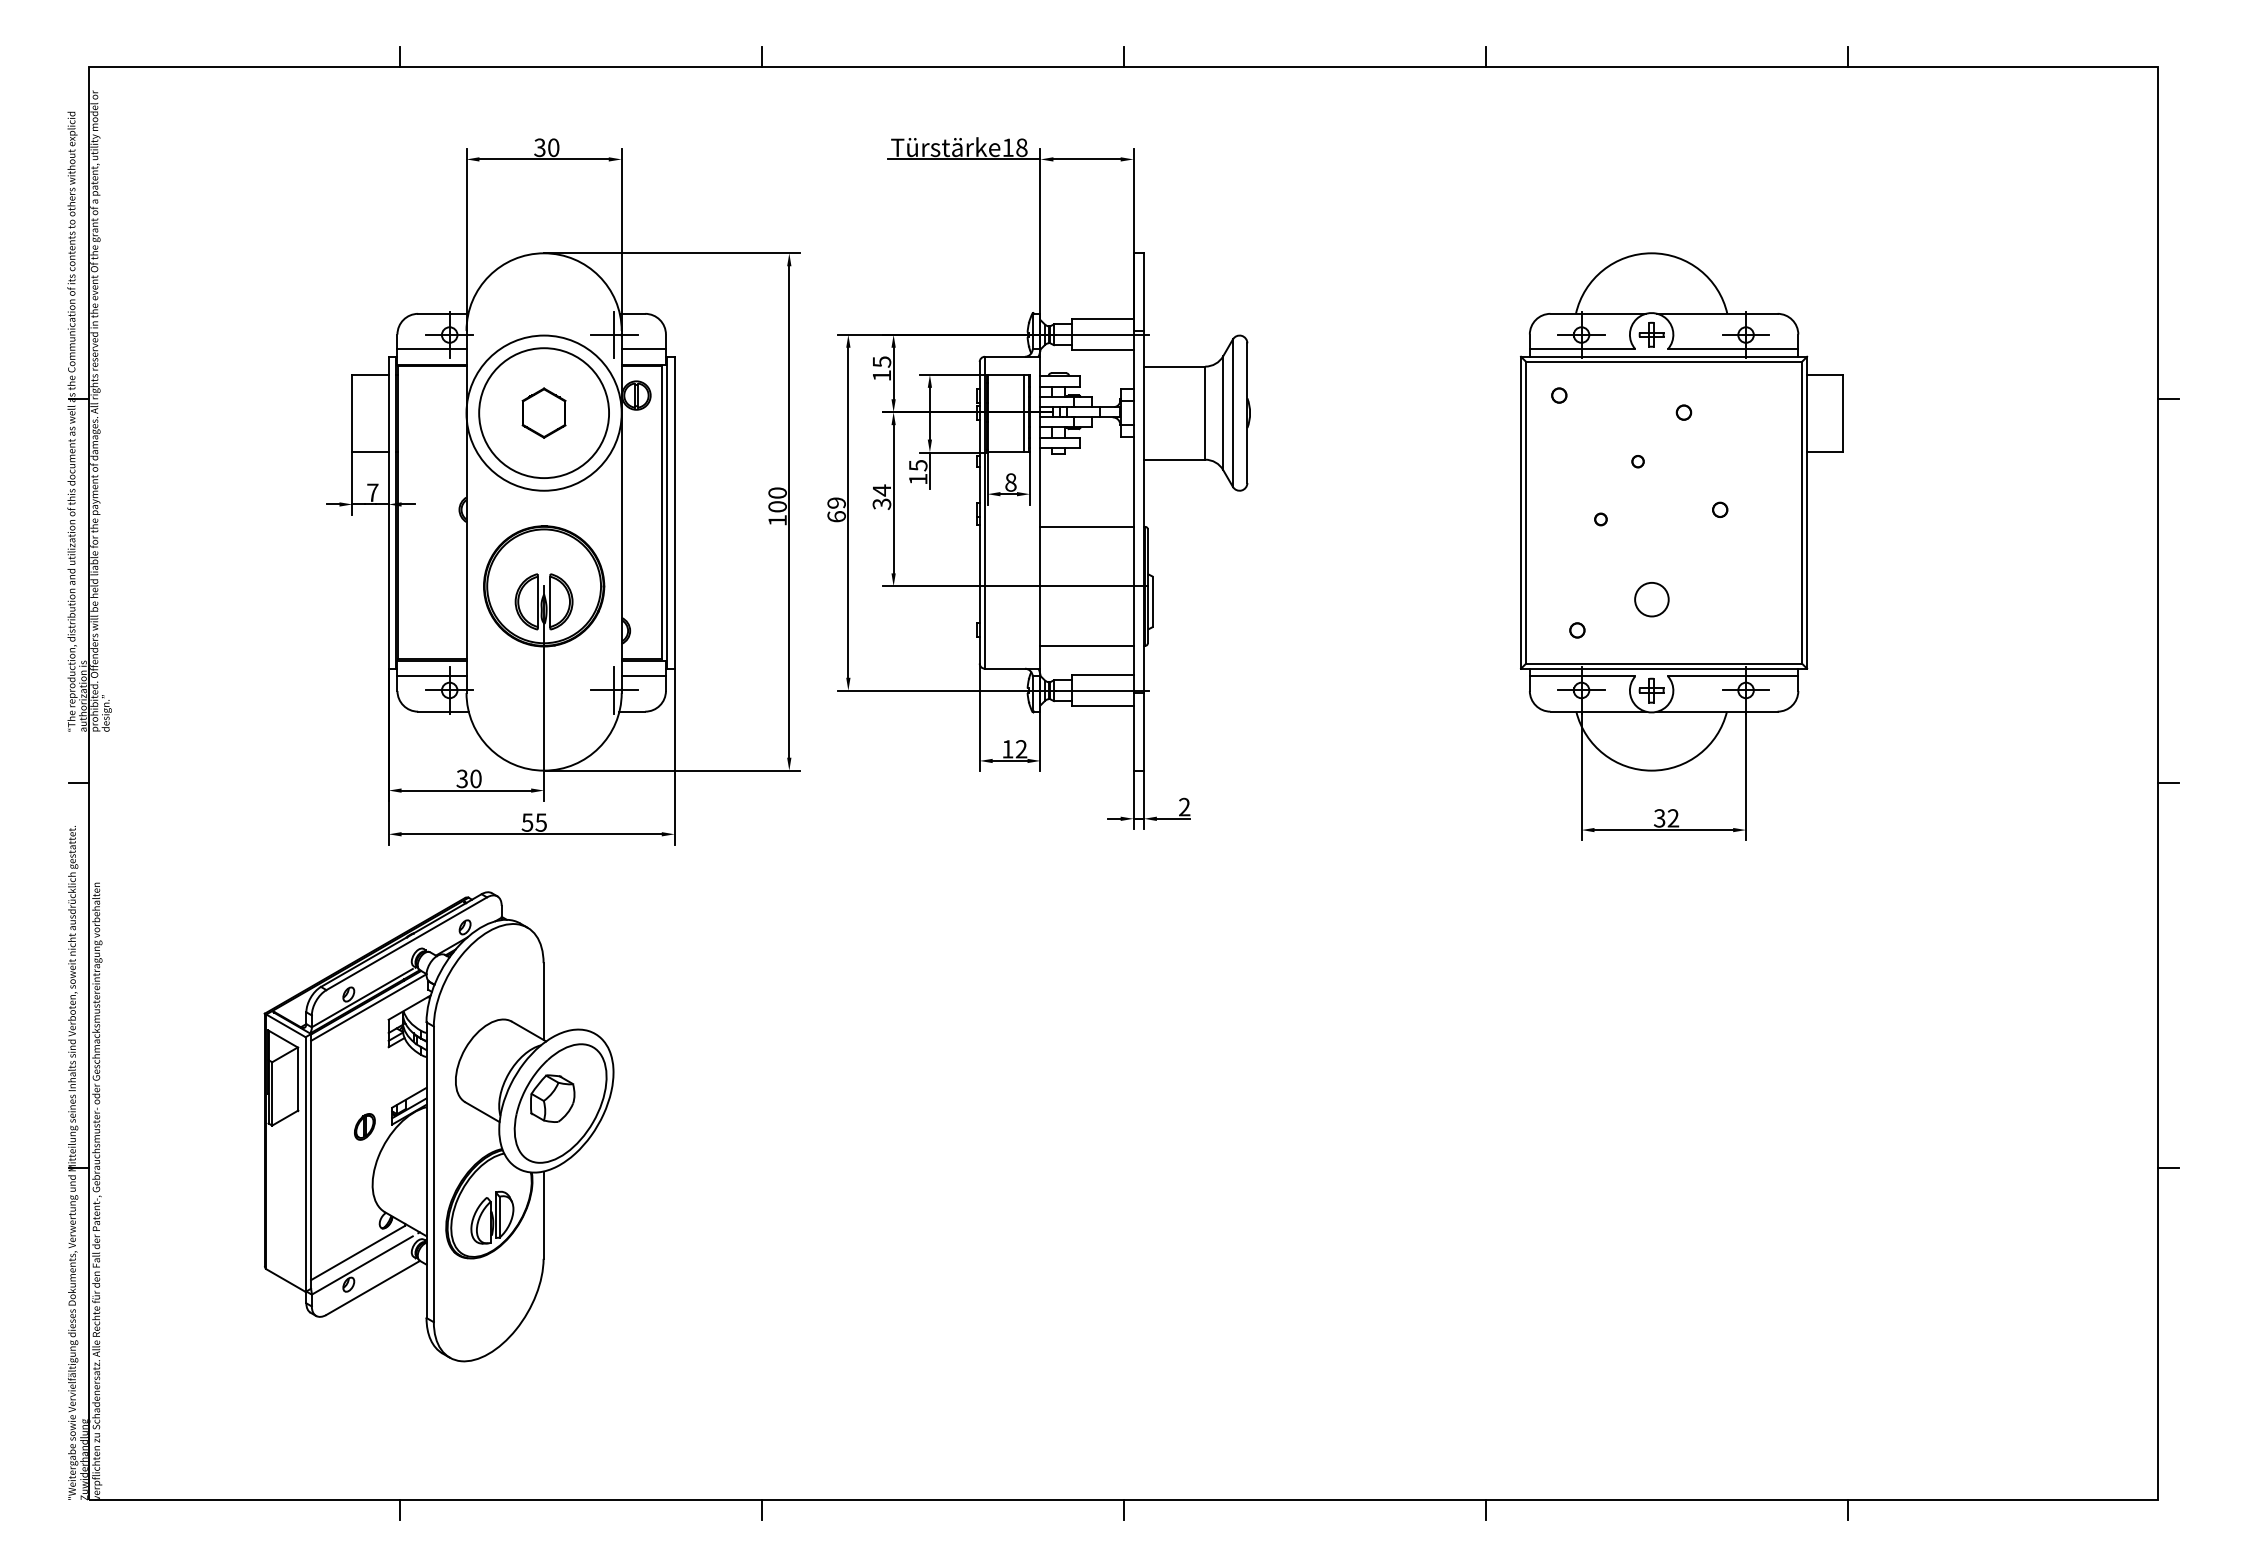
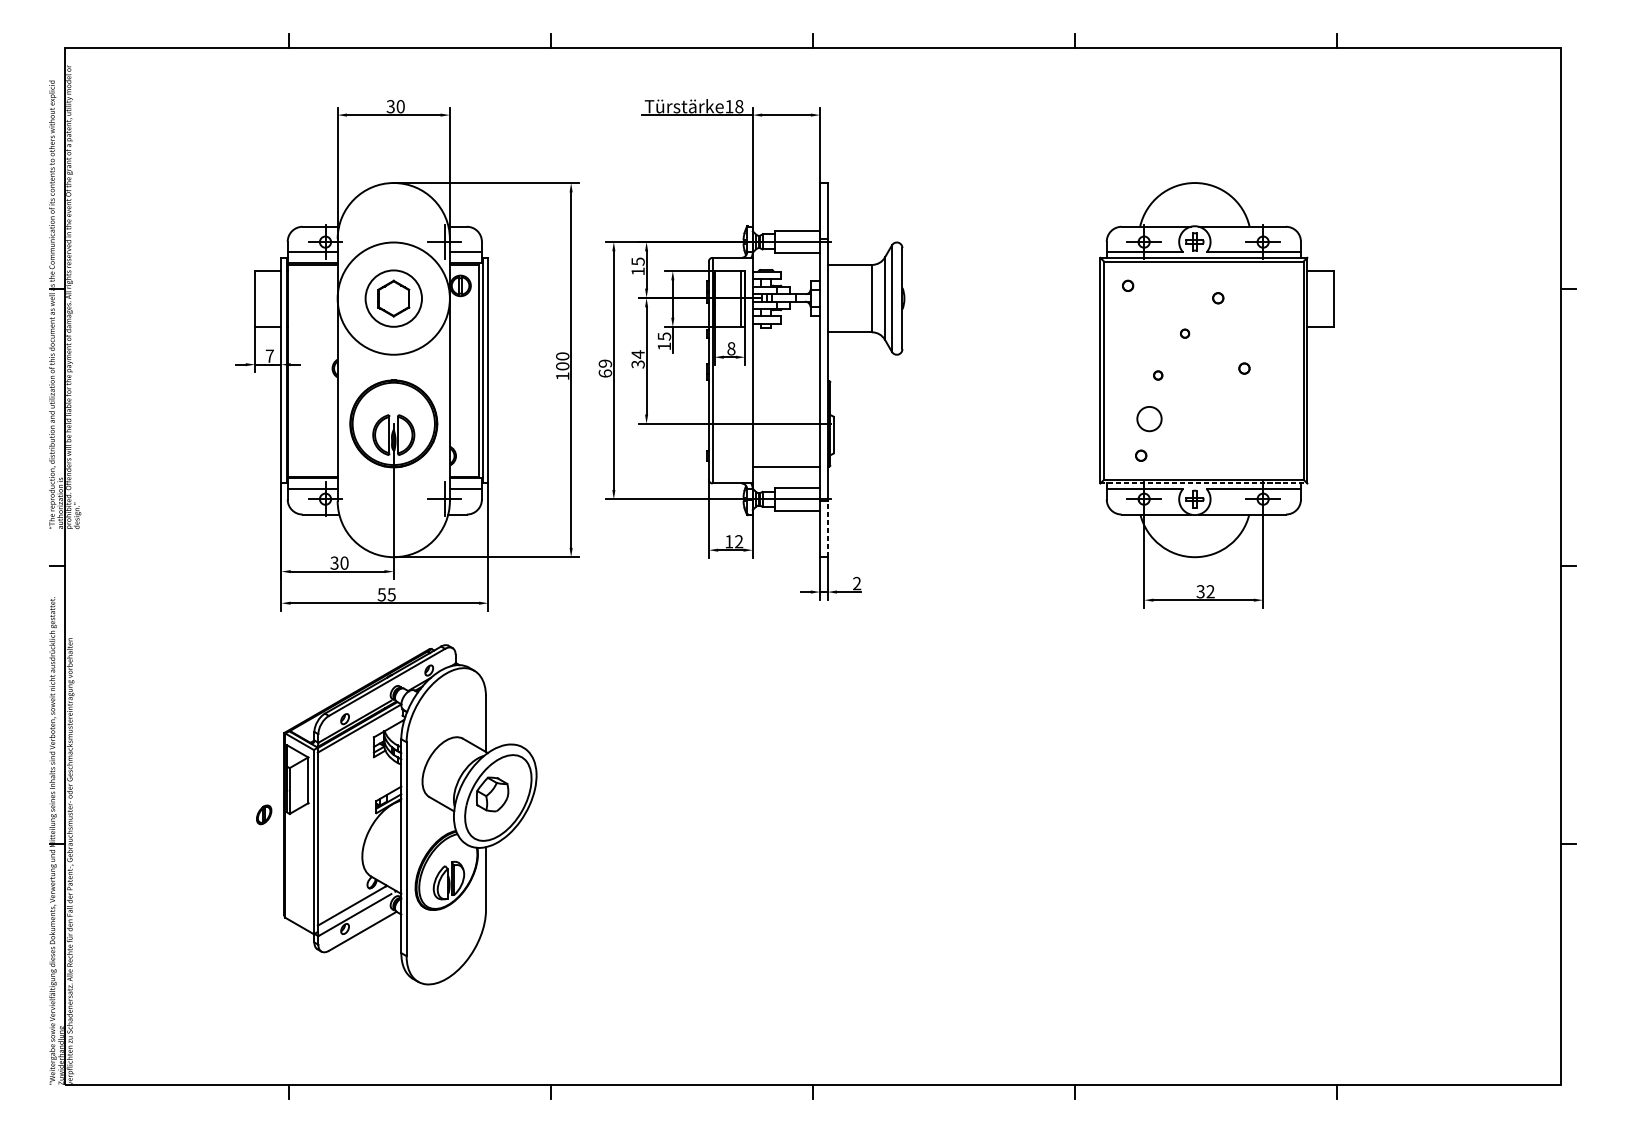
circle: (544, 413) -> (394, 298), size x0.6
line: (1086, 526) -> (786, 380), removed
circle: (1651, 599) -> (1149, 418), moved
line: (1664, 668) -> (1204, 483), solid -> dashed
line: (1143, 731) -> (827, 528), solid -> dashed
part: (438, 1126) -> (409, 814), moved

